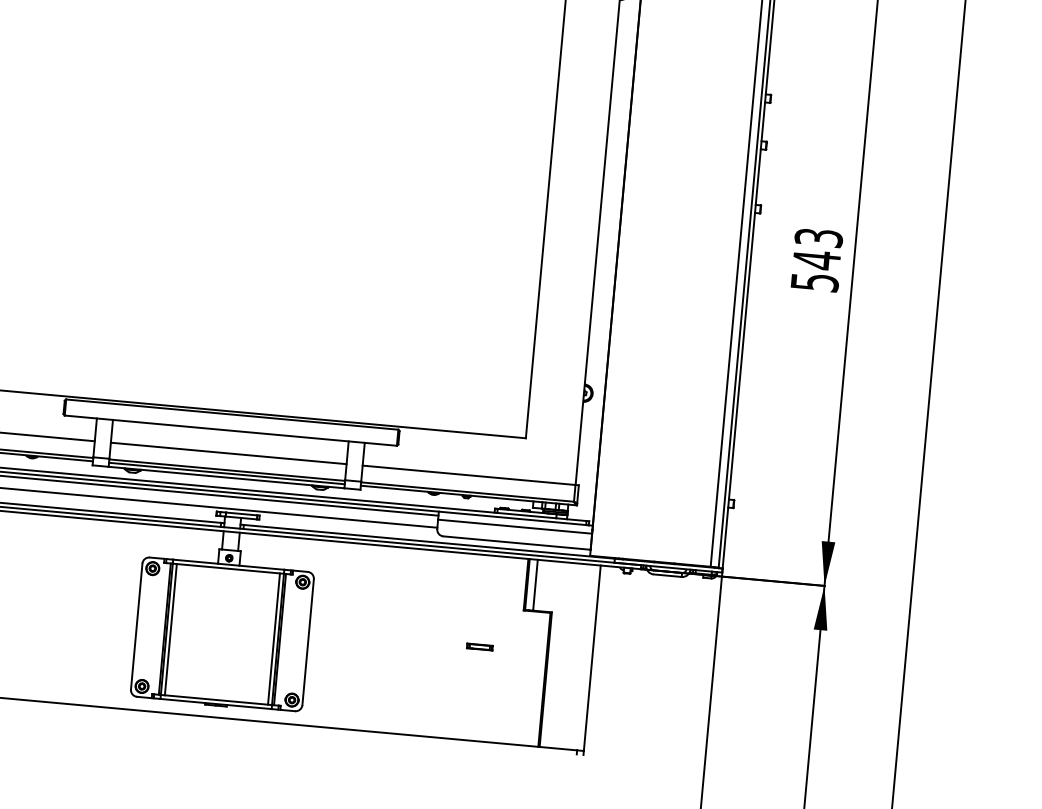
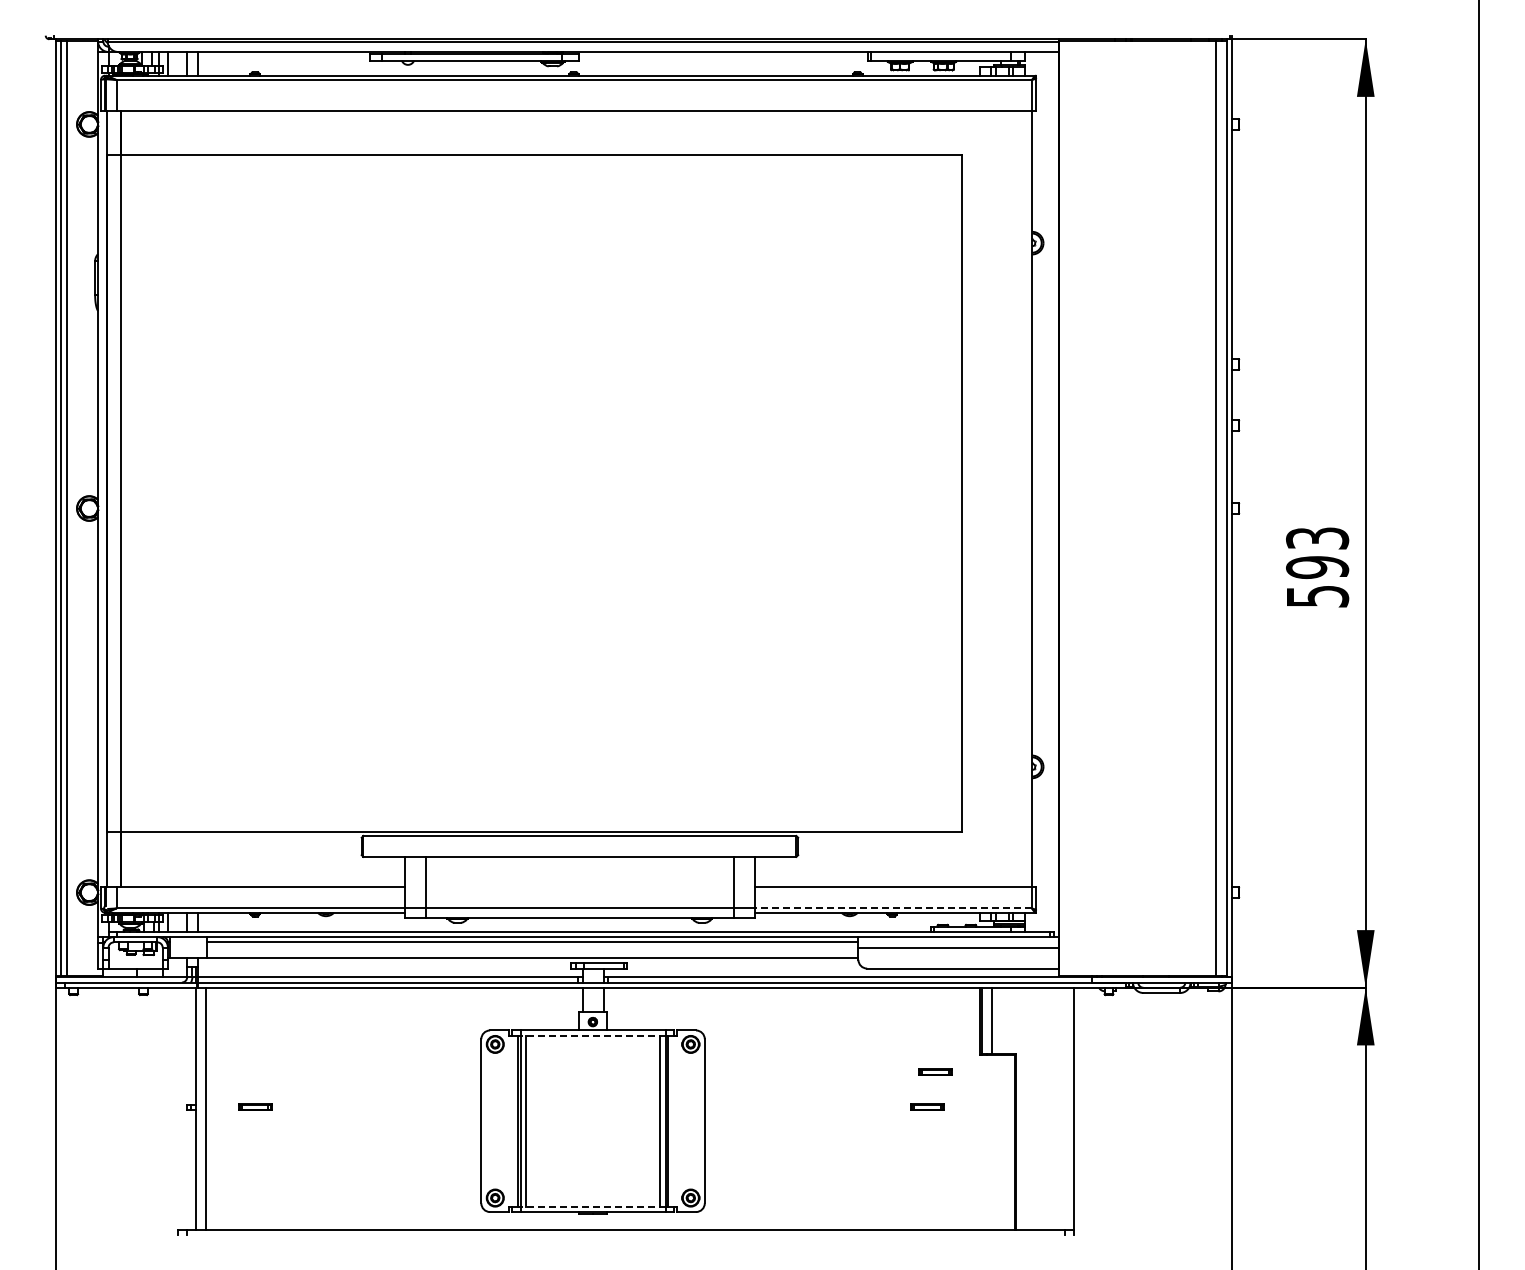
text: (816, 260) -> (1317, 567), 543 -> 593
line: (228, 453) -> (579, 886), removed
line: (226, 473) -> (579, 912), removed
line: (467, 492) -> (893, 908), solid -> dashed
line: (227, 568) -> (592, 1035), solid -> dashed
part: (488, 620) -> (935, 1071), added
line: (216, 699) -> (592, 1206), solid -> dashed

